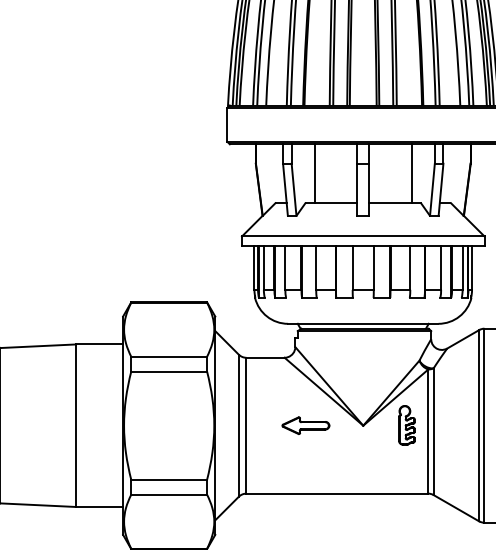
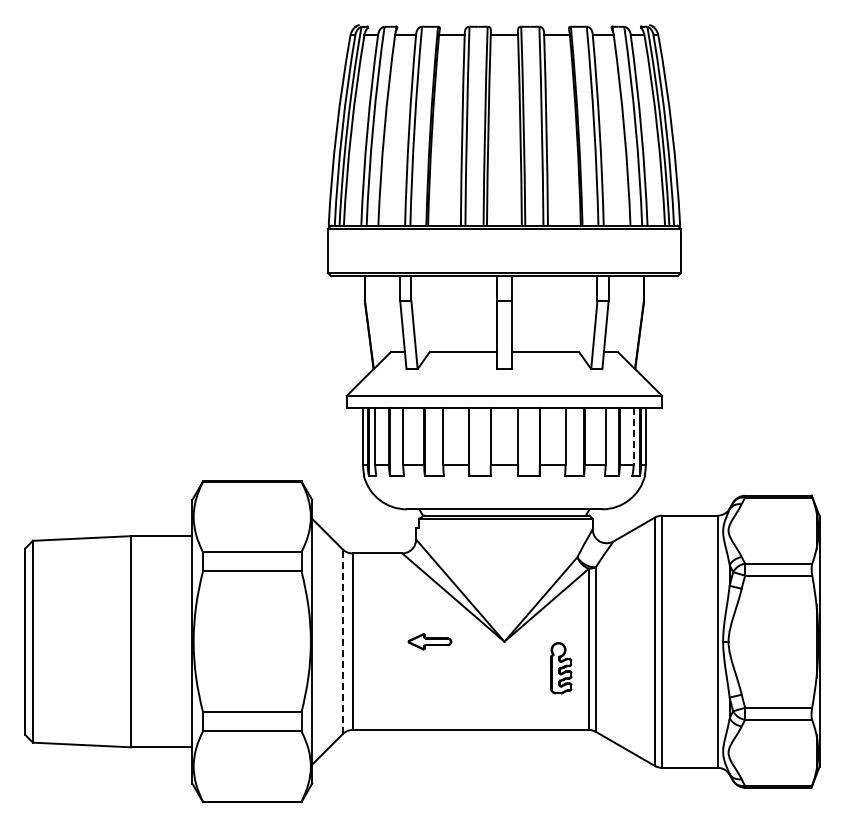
line: (314, 173) -> (441, 313), removed
line: (411, 173) -> (567, 313), removed
line: (462, 268) -> (633, 437), solid -> dashed
line: (238, 425) -> (342, 641), solid -> dashed
part: (305, 425) -> (429, 641), size x0.7
part: (407, 425) -> (561, 668), moved

